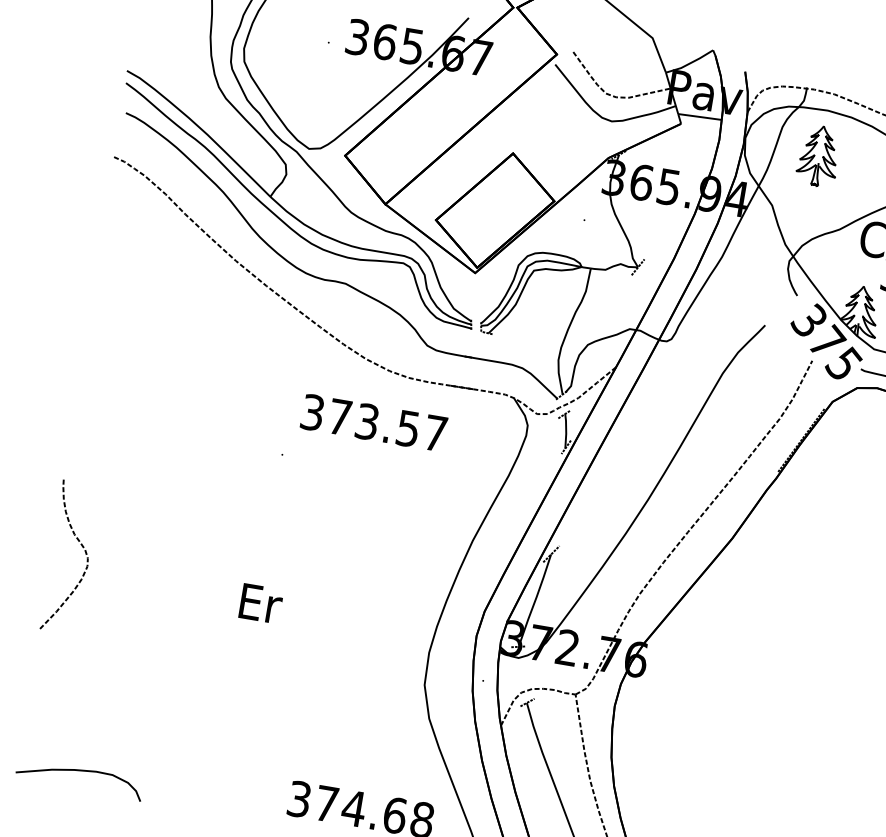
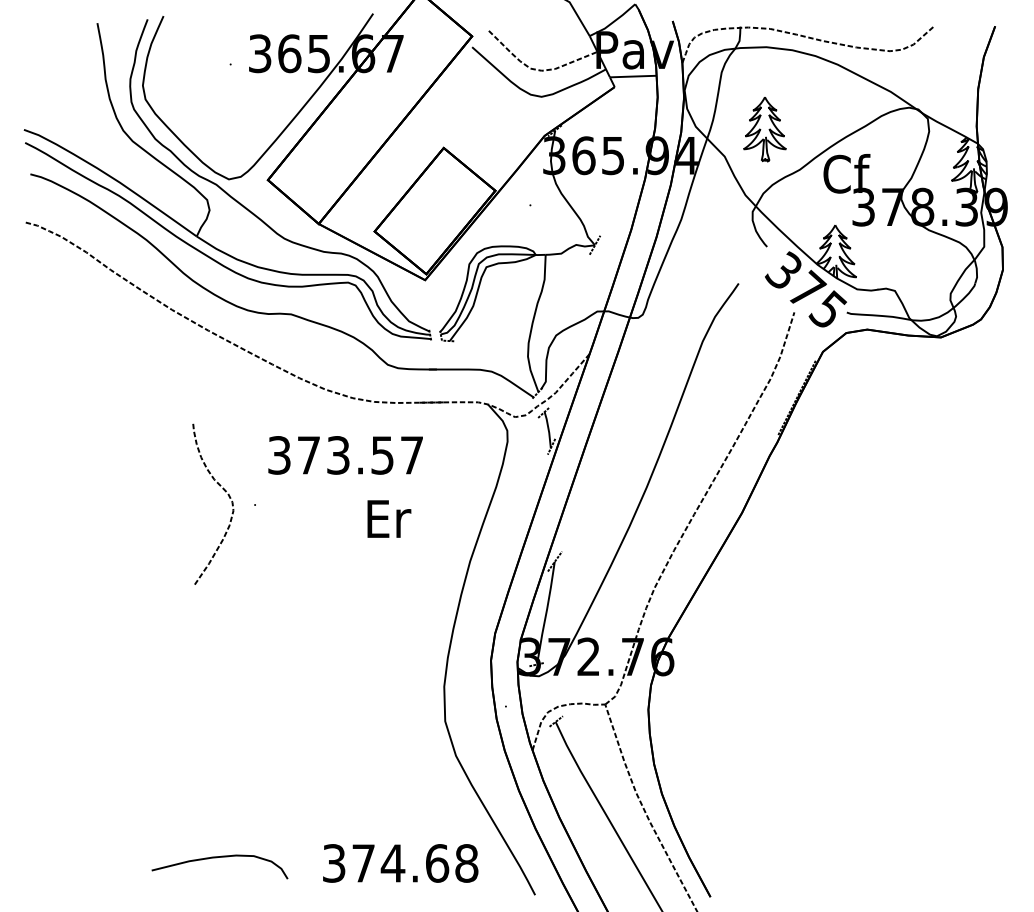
part: (818, 156) -> (764, 129), moved
curve: (82, 547) -> (224, 491), moved
text: (261, 603) -> (389, 518), moved
curve: (77, 771) -> (216, 858), moved

